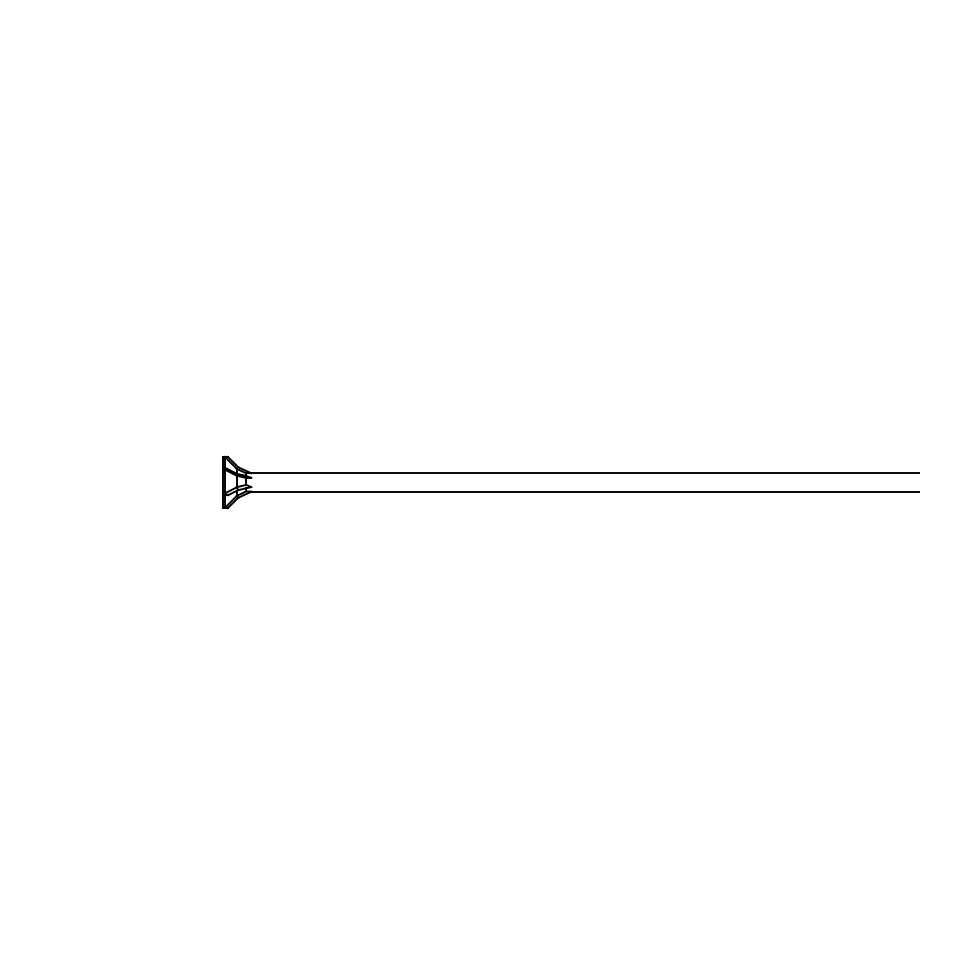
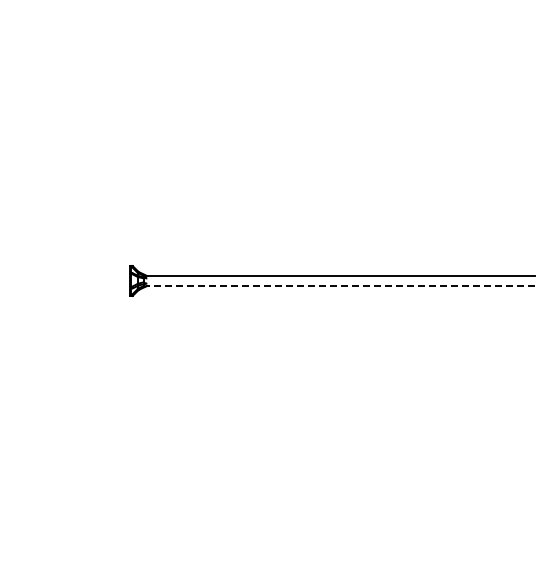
line: (584, 491) -> (340, 286), solid -> dashed

